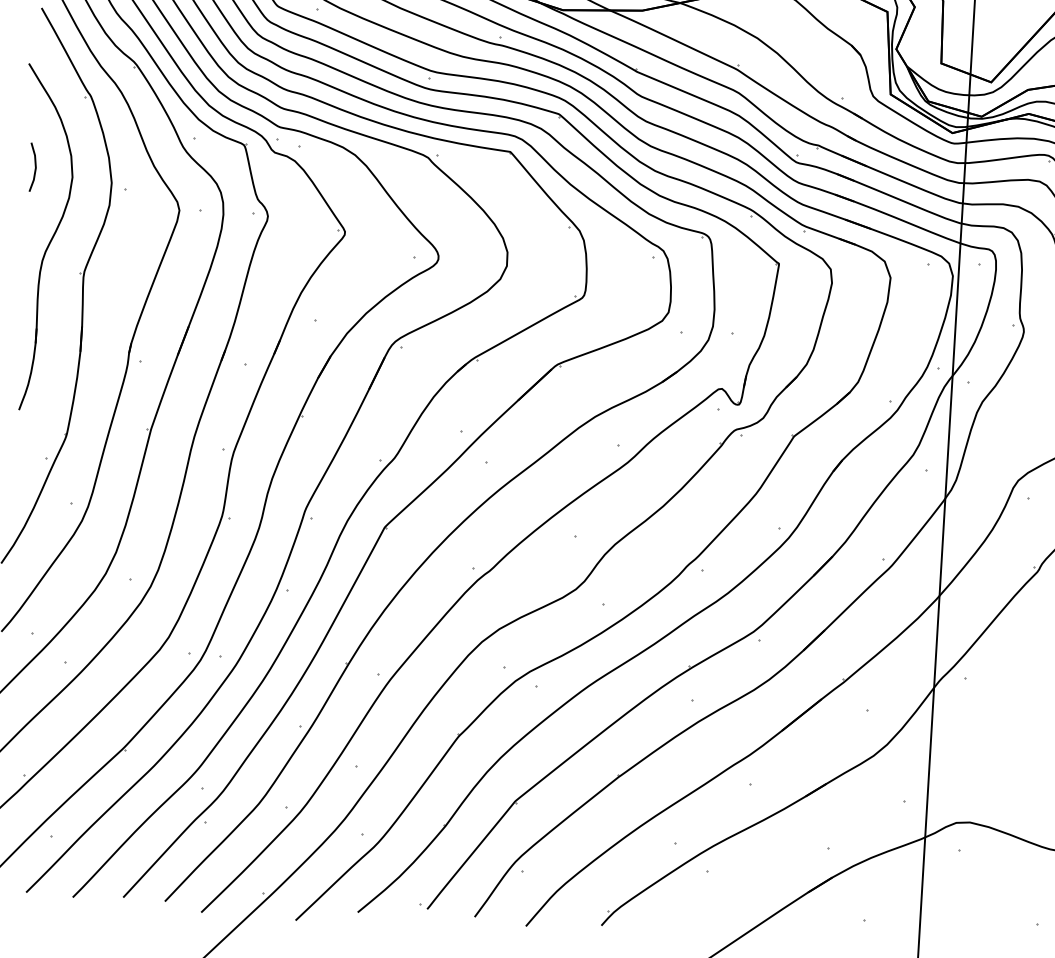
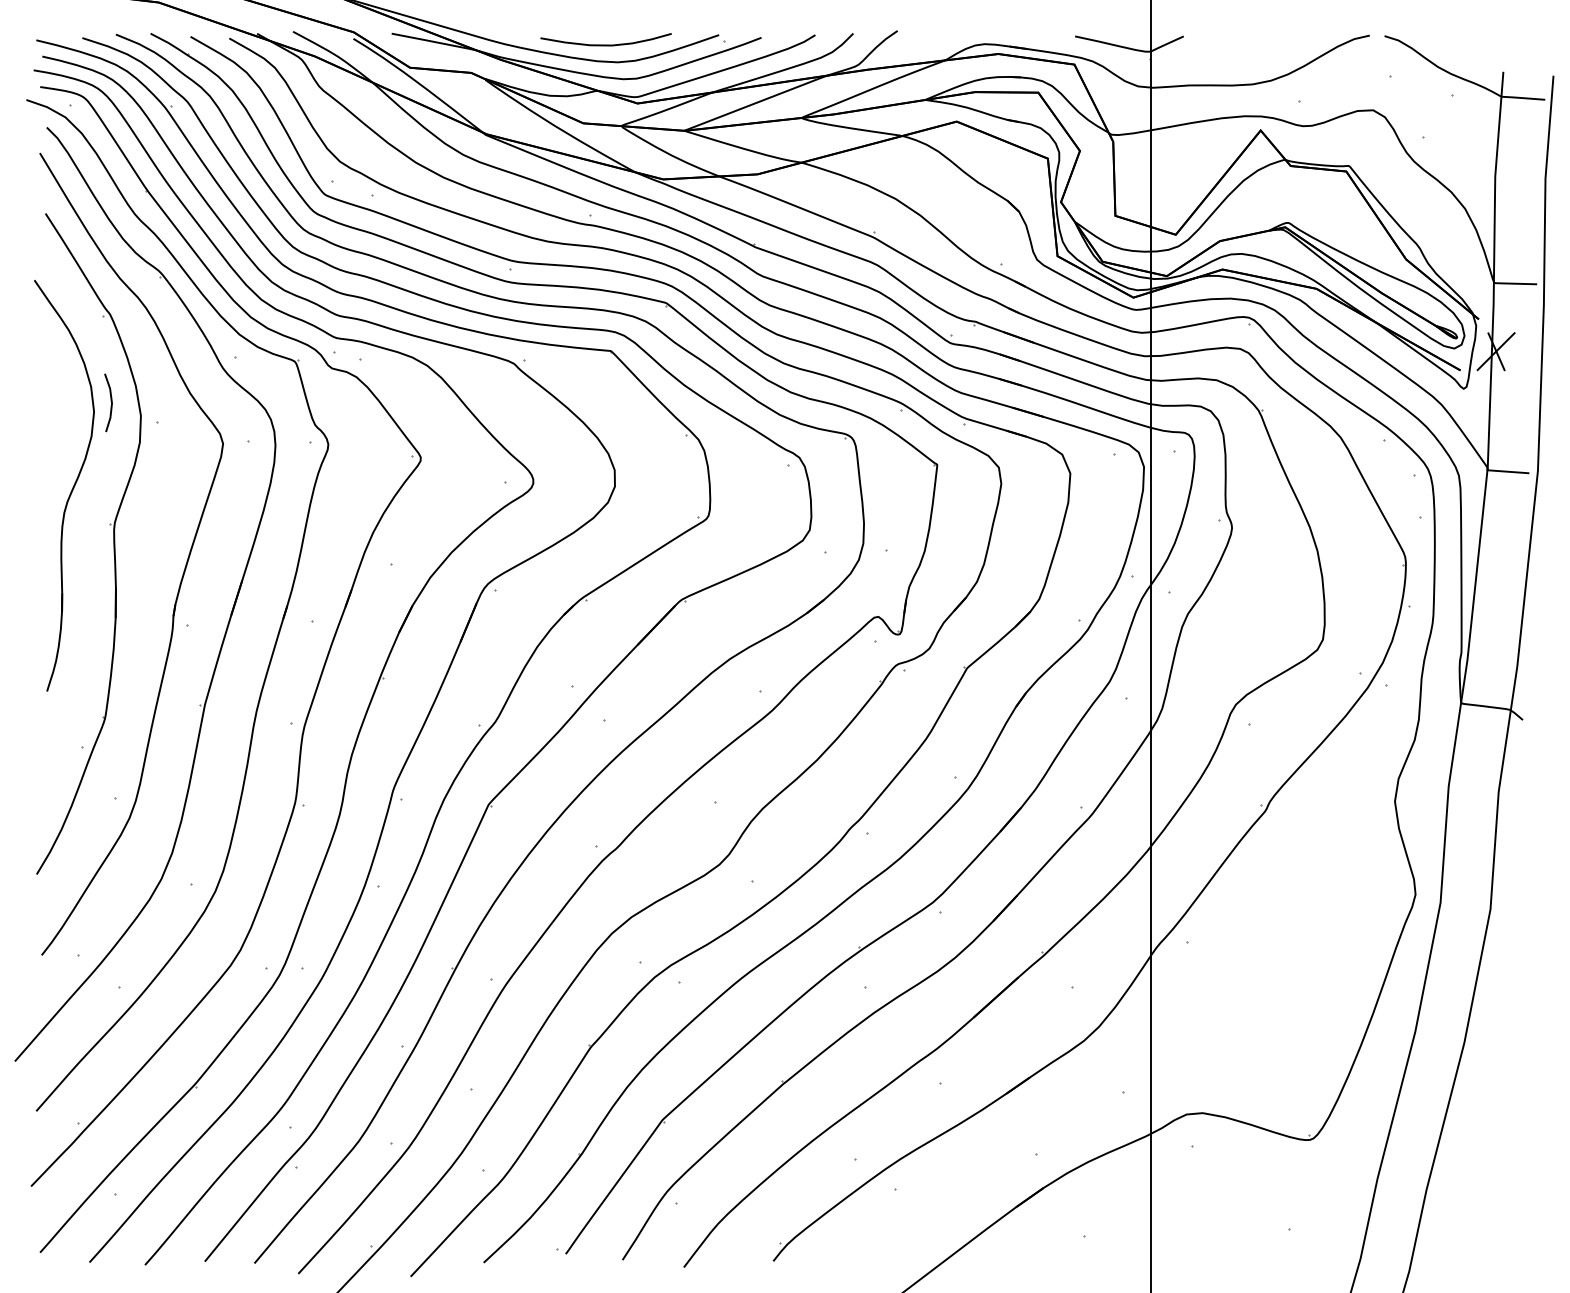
line: (34, 166) -> (110, 401), moved

